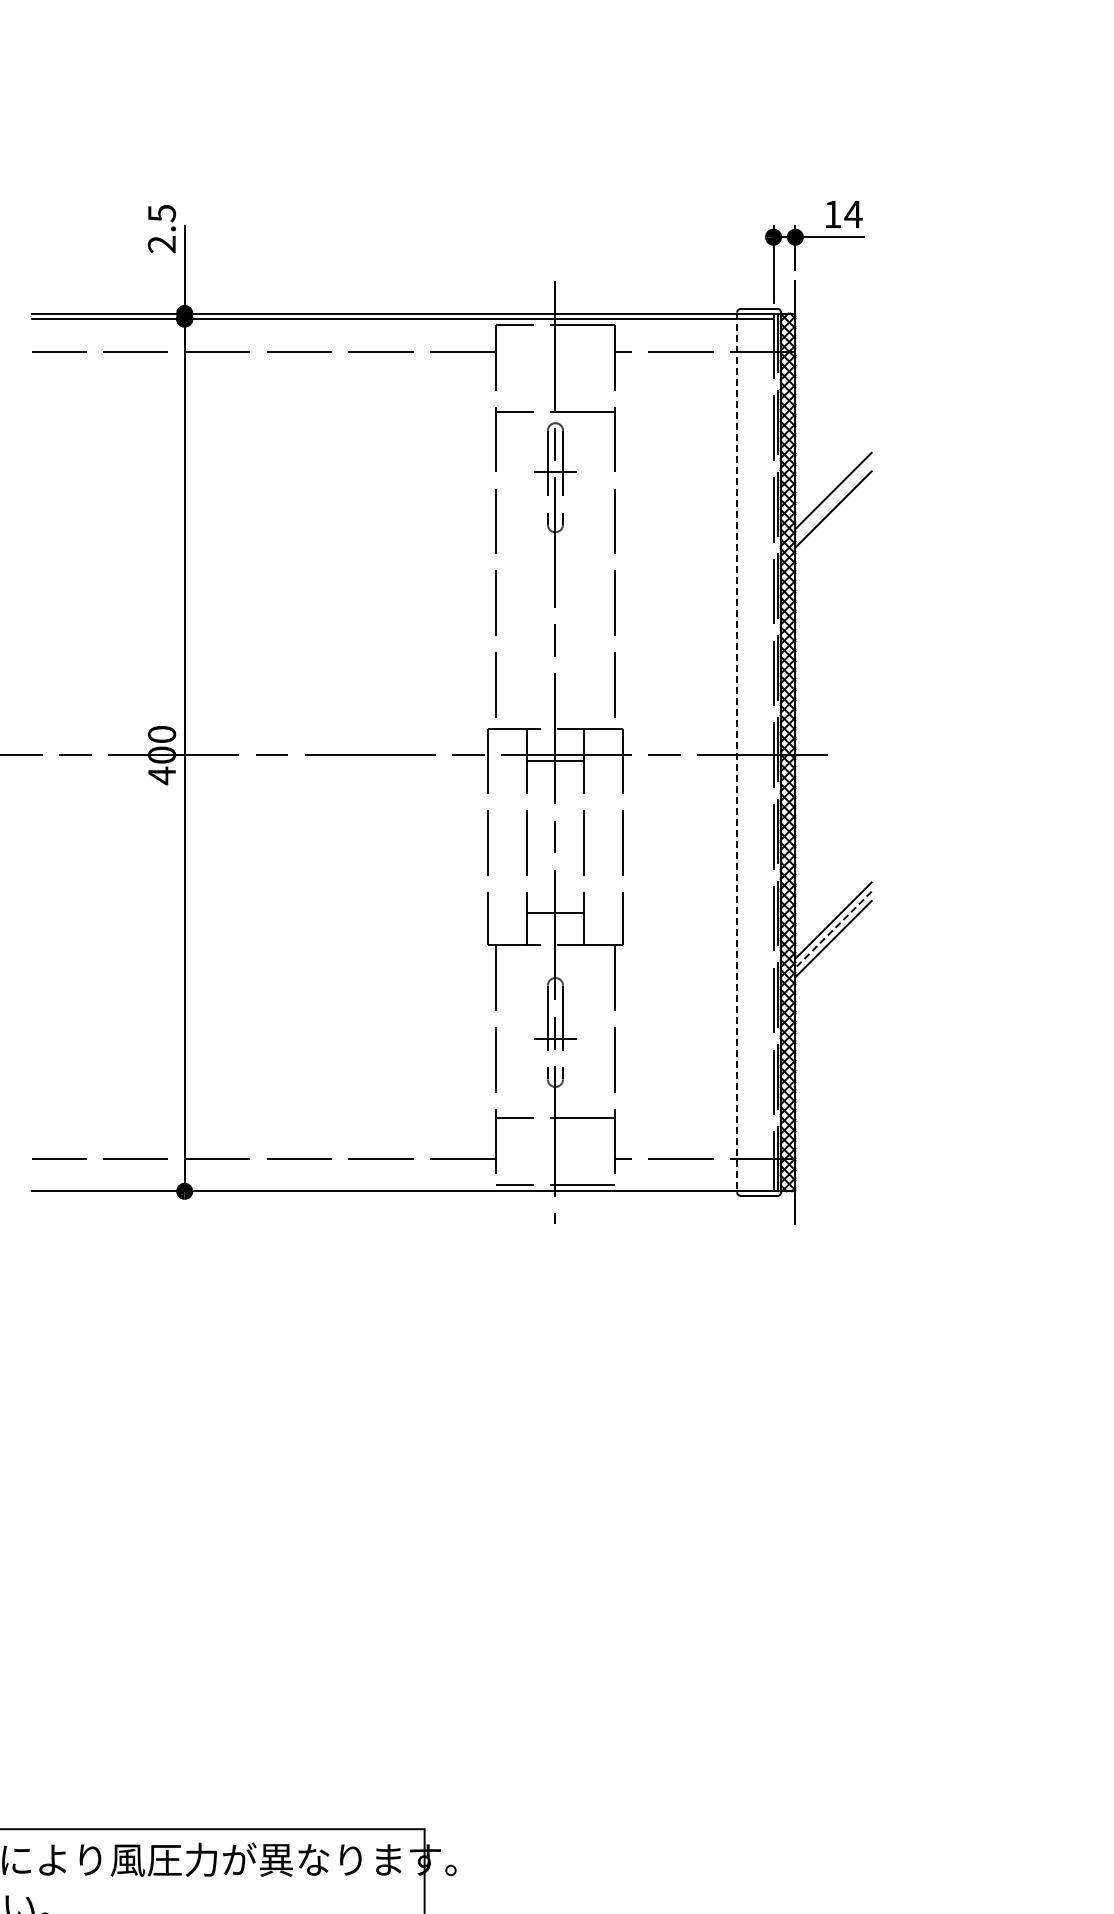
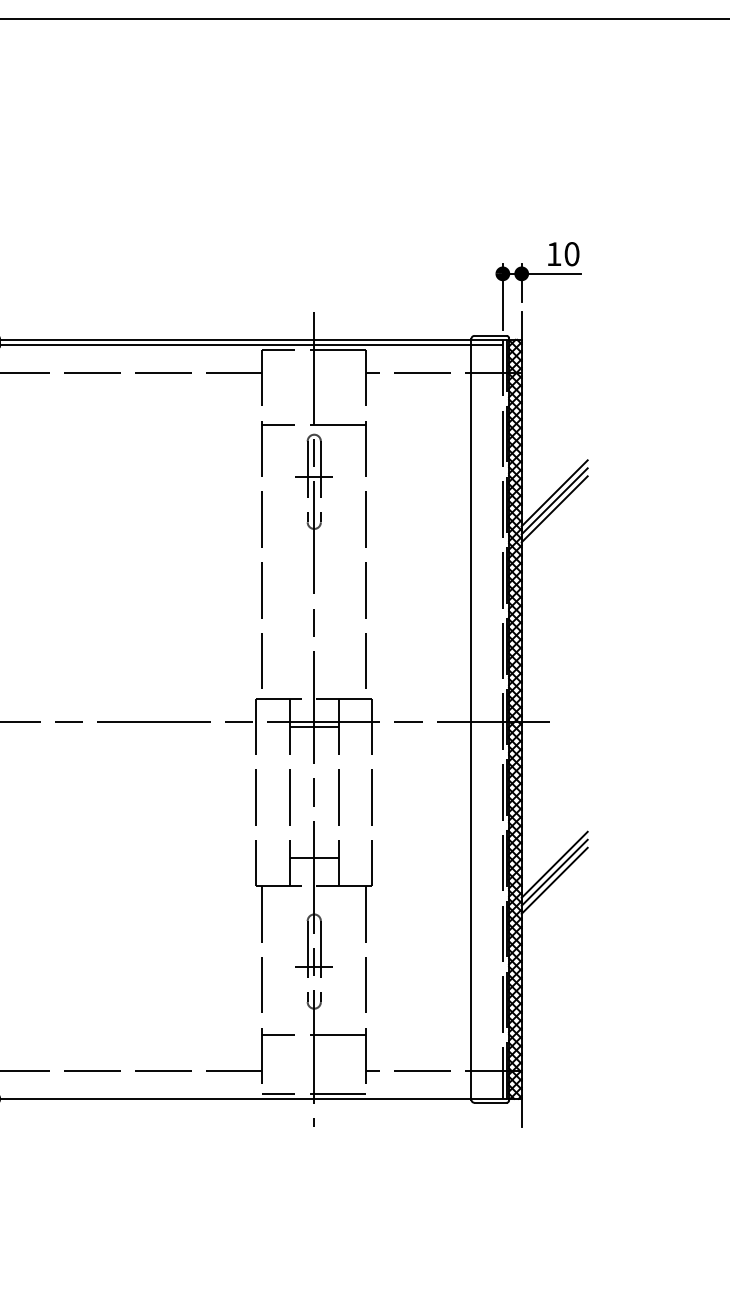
text: (853, 214) -> (571, 254), 14 -> 10
line: (833, 500) -> (554, 501), added
line: (737, 752) -> (471, 719), dashed -> solid
line: (833, 929) -> (554, 872), dashed -> solid

